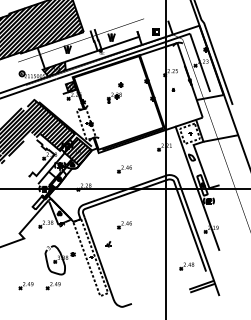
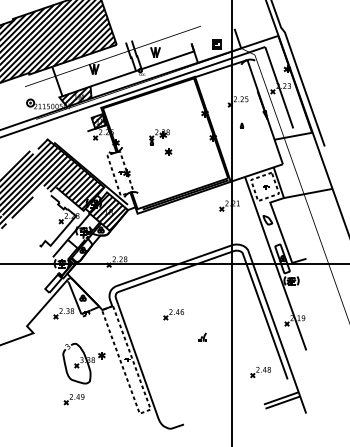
part: (120, 84) -> (168, 151), moved
part: (124, 169) -> (173, 236), removed
part: (107, 243) -> (202, 336), moved
part: (25, 285) -> (35, 399), removed

